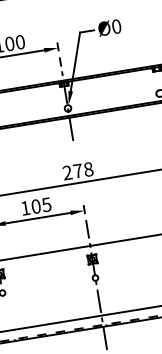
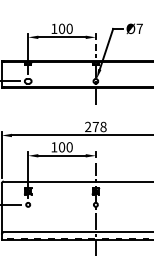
text: (116, 26) -> (139, 28), Ø0 -> Ø7
text: (46, 205) -> (69, 147), 105 -> 100

